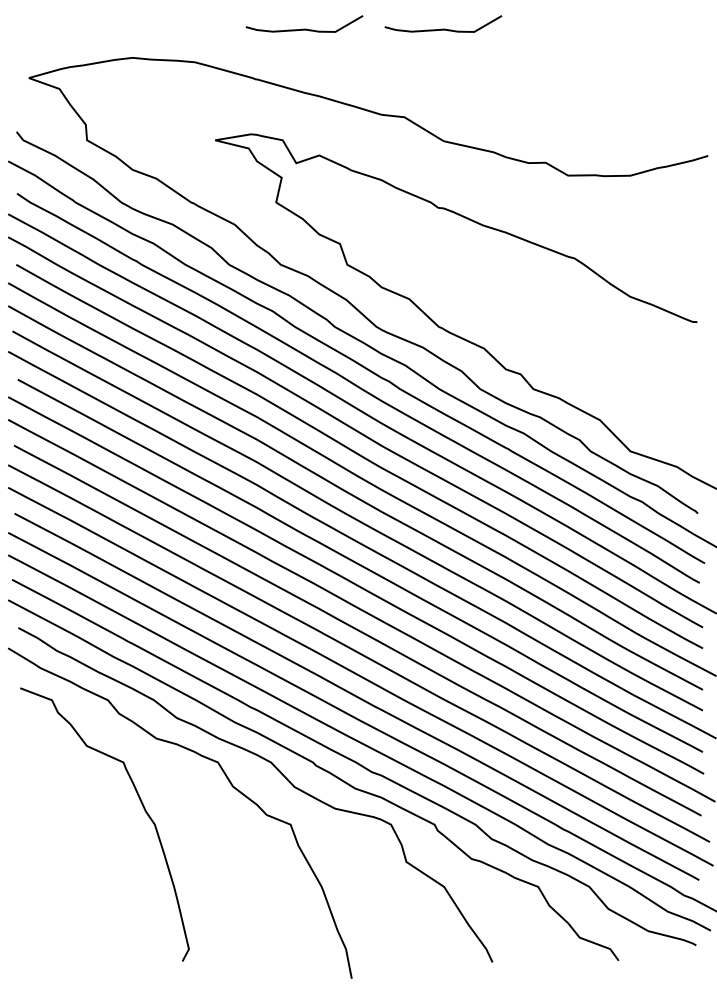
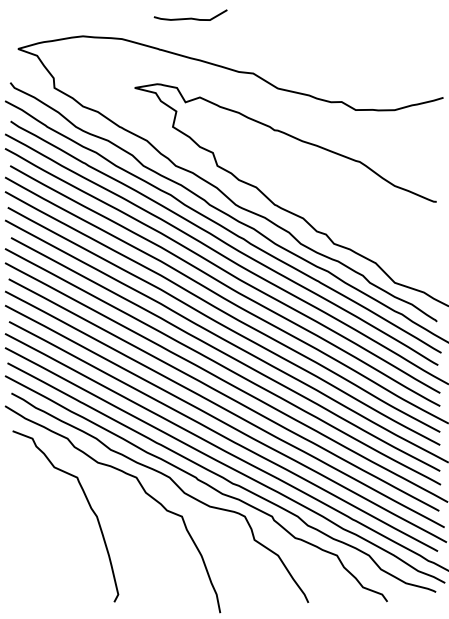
curve: (443, 27) -> (277, 17), removed

